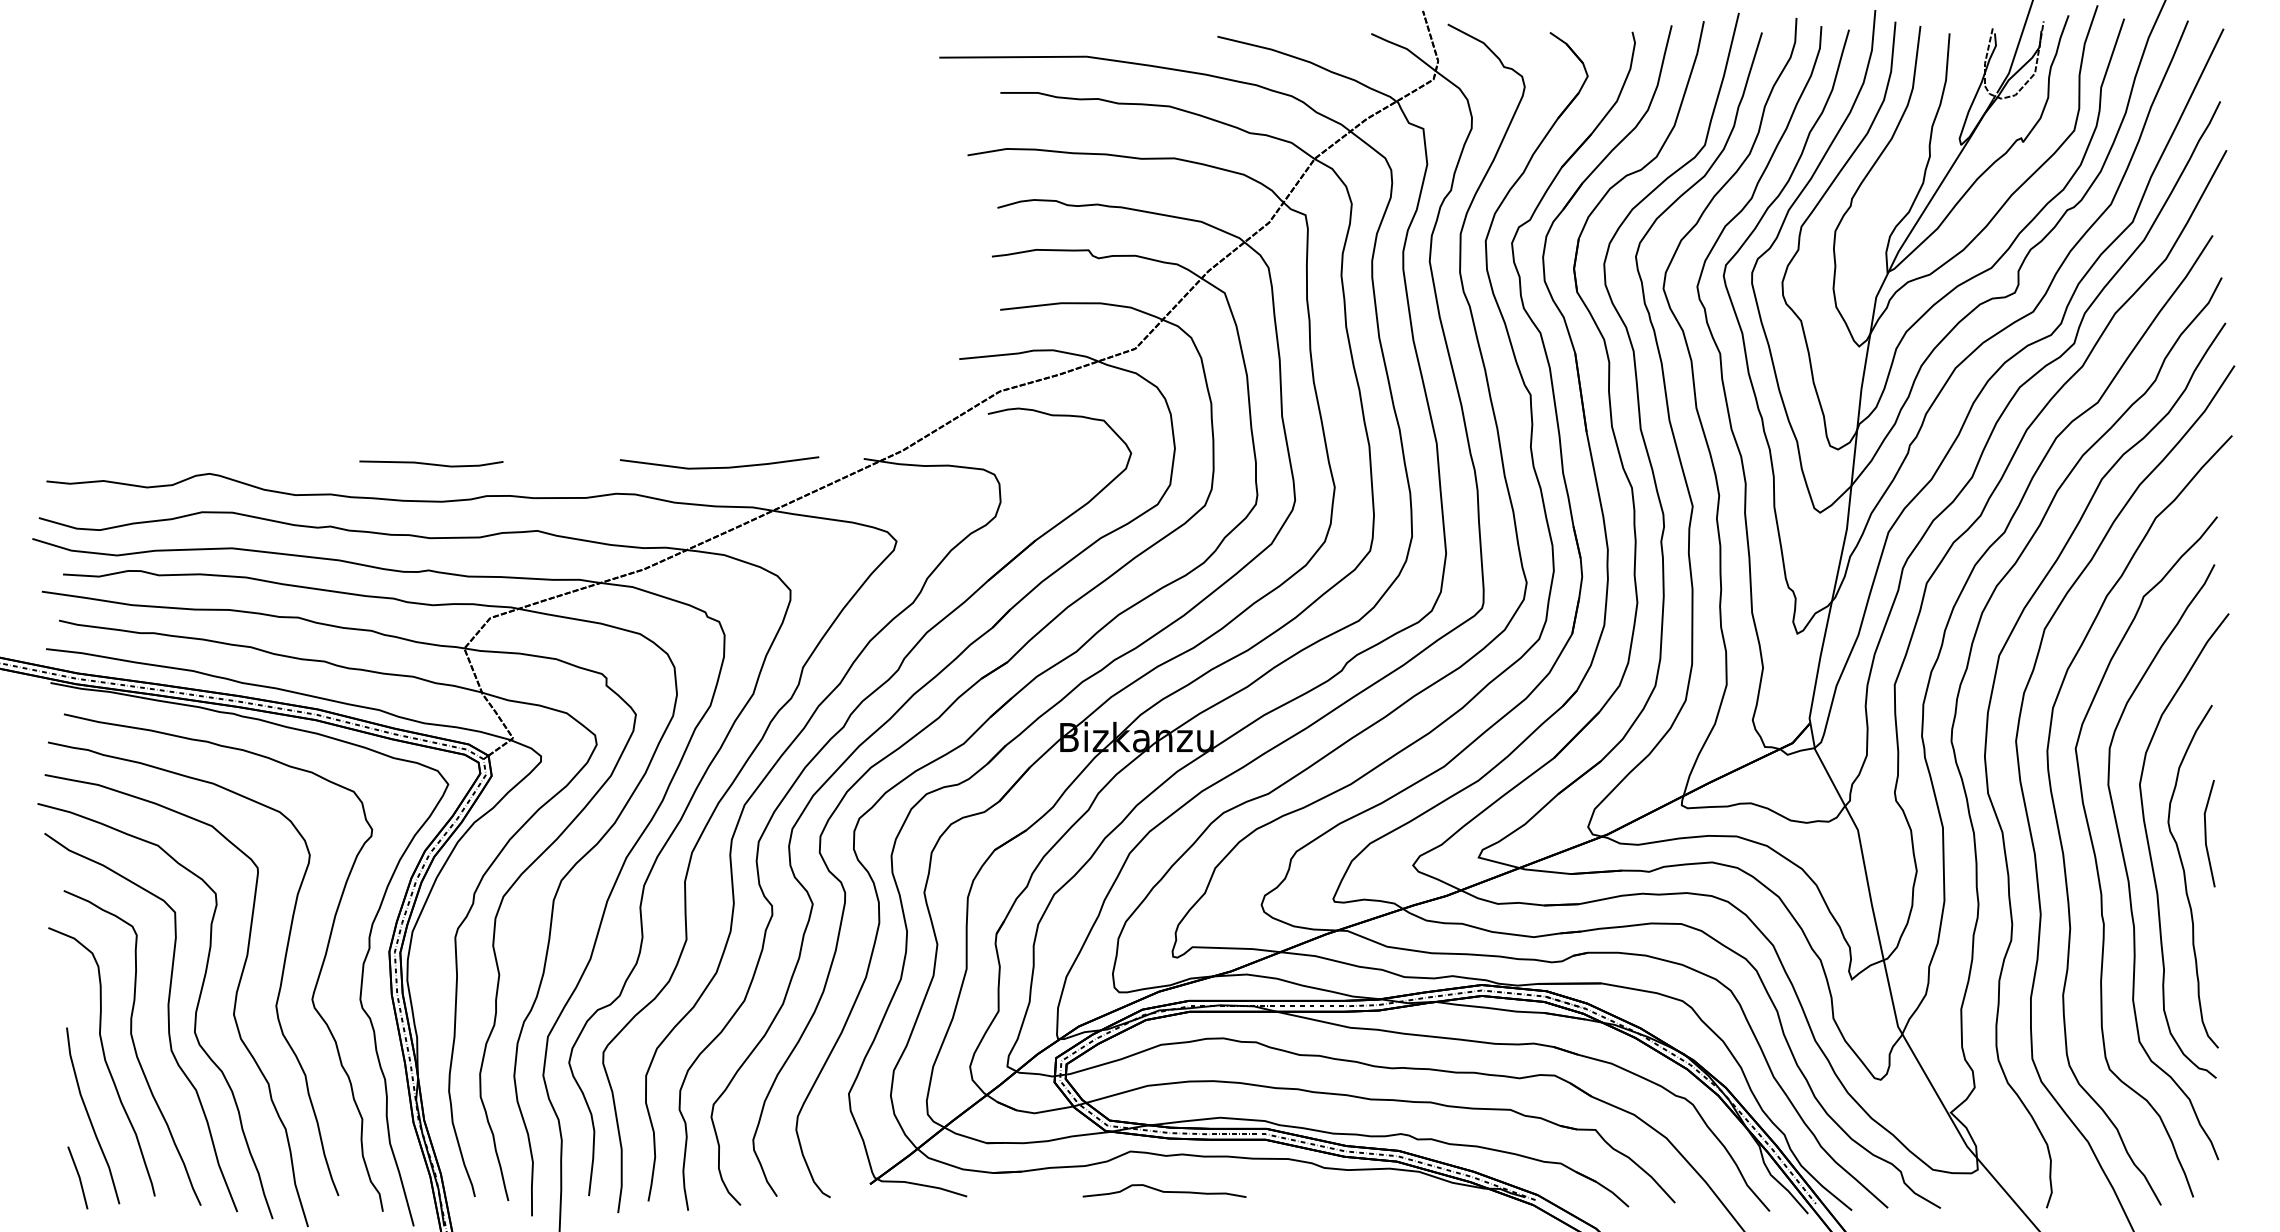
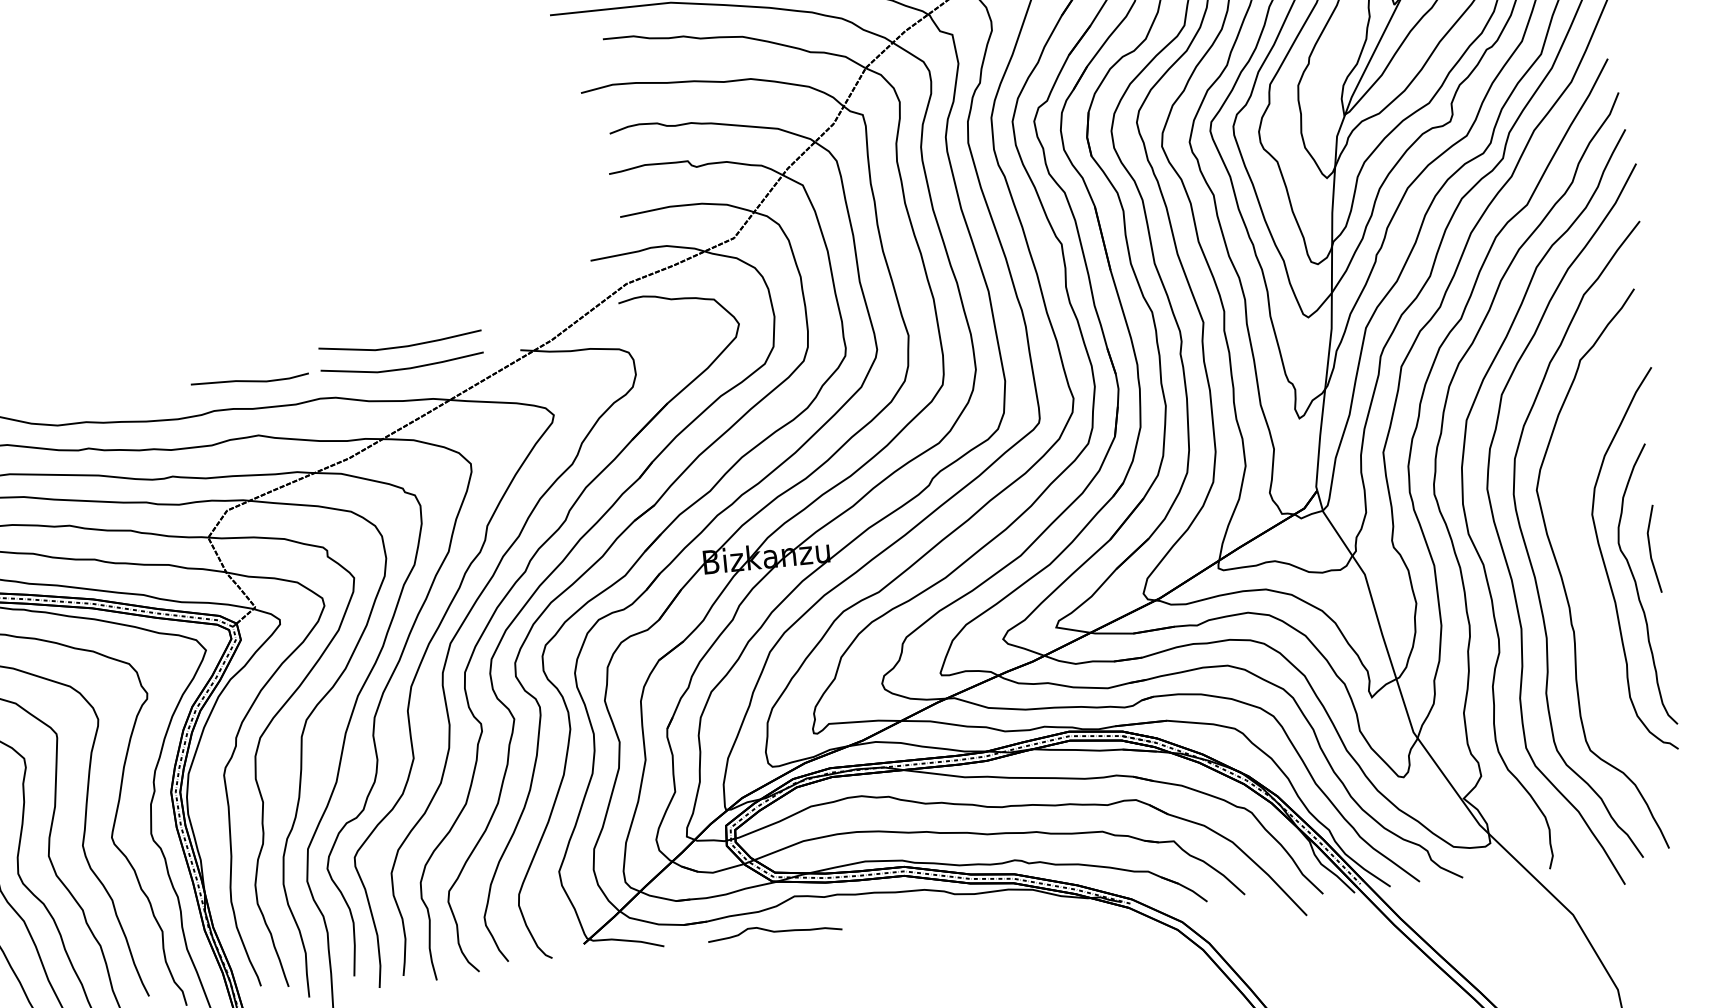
line: (719, 440) -> (400, 346), added
line: (431, 463) -> (250, 380), moved
curve: (2127, 870) -> (1589, 585), removed
curve: (1163, 1190) -> (773, 930), moved

